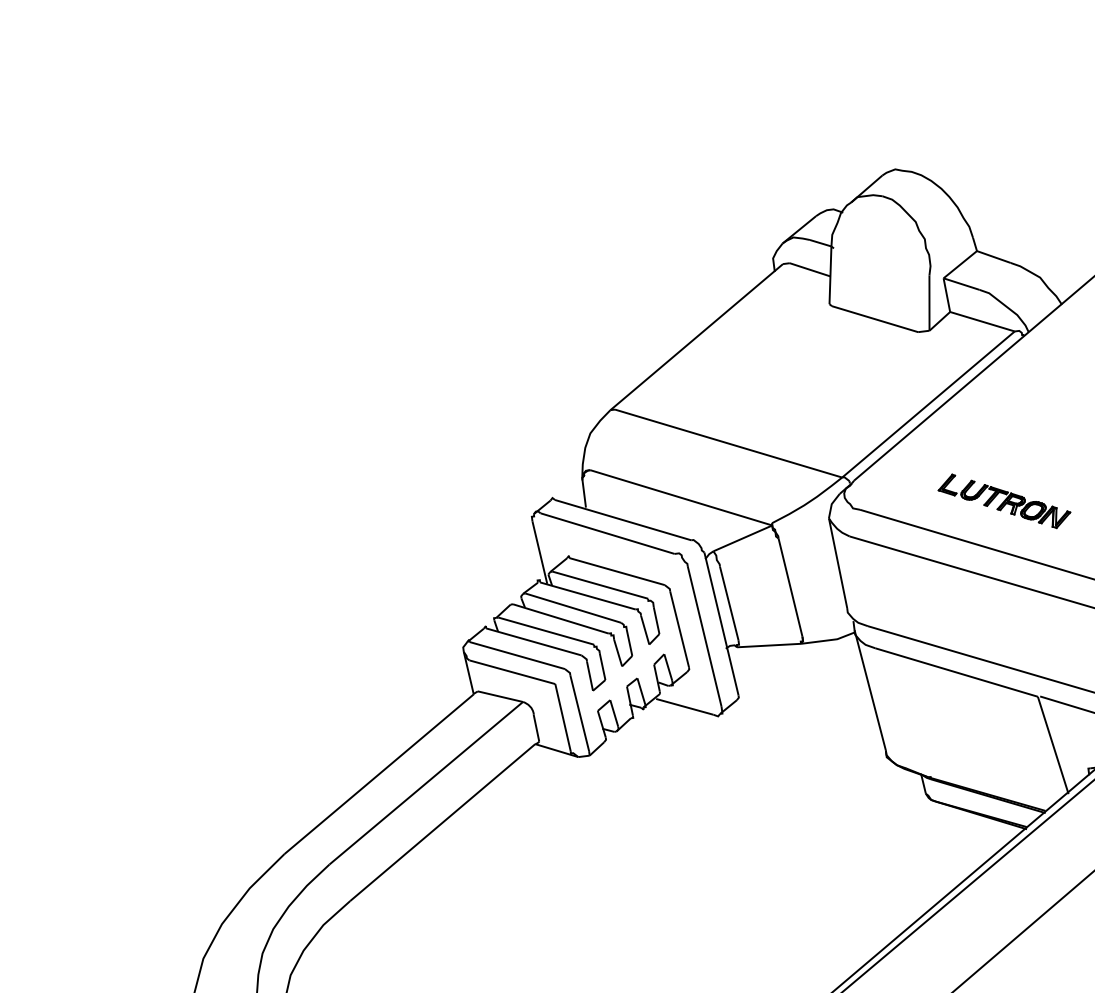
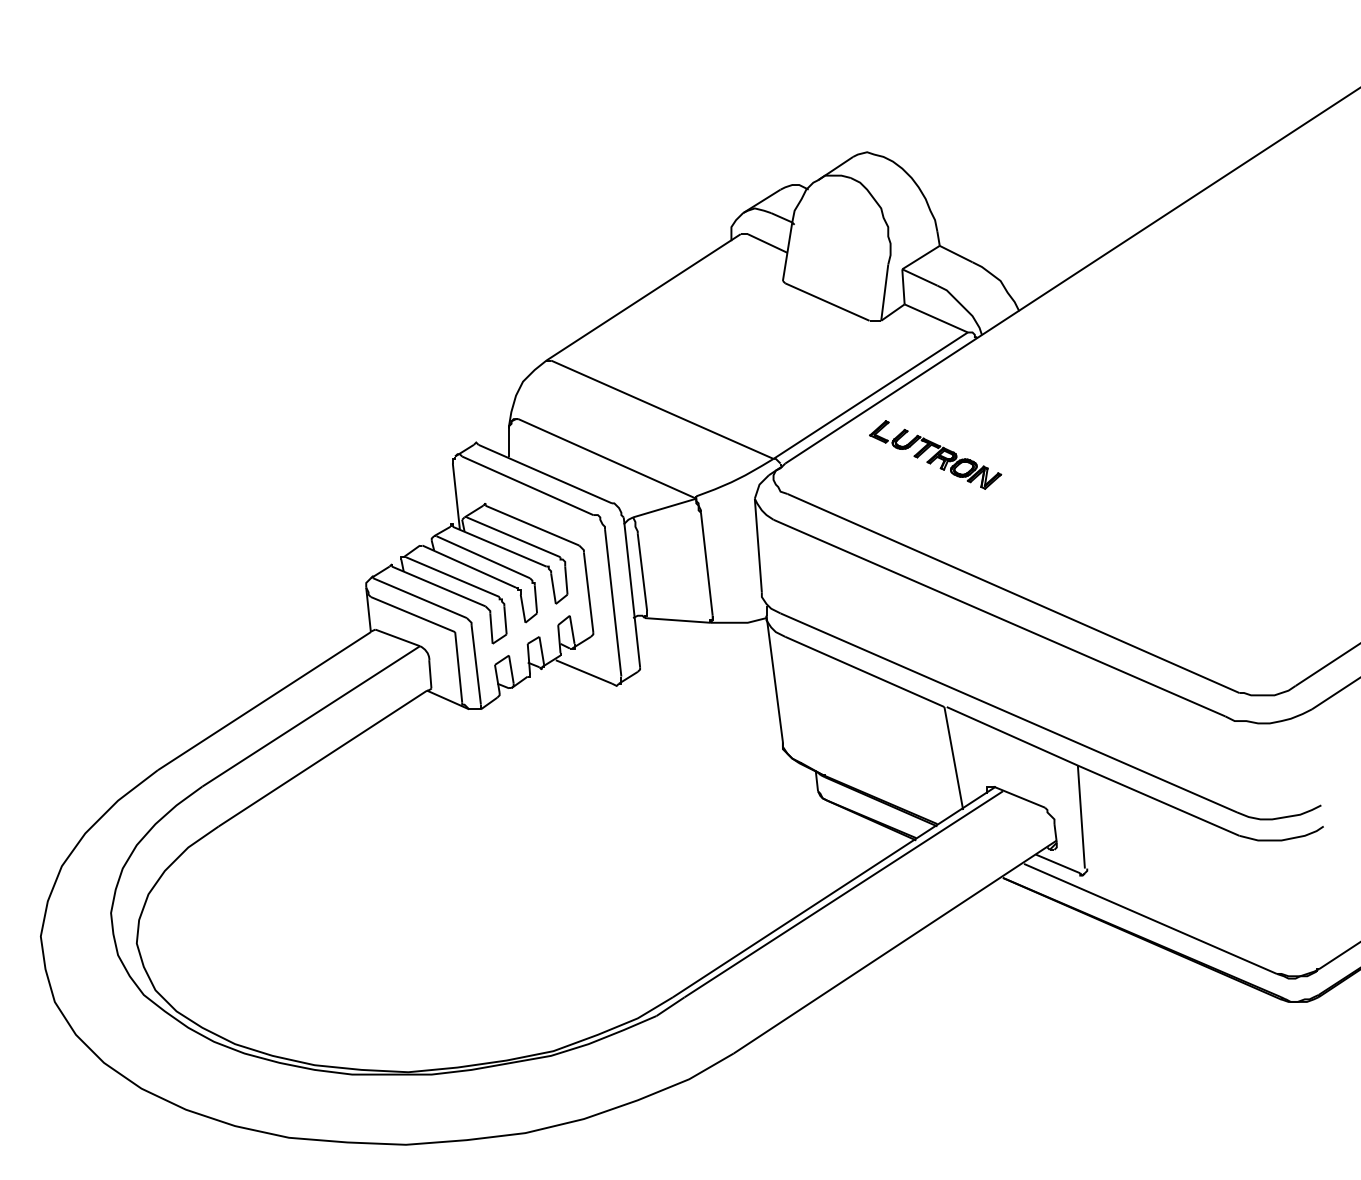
part: (1004, 500) -> (935, 454), moved

